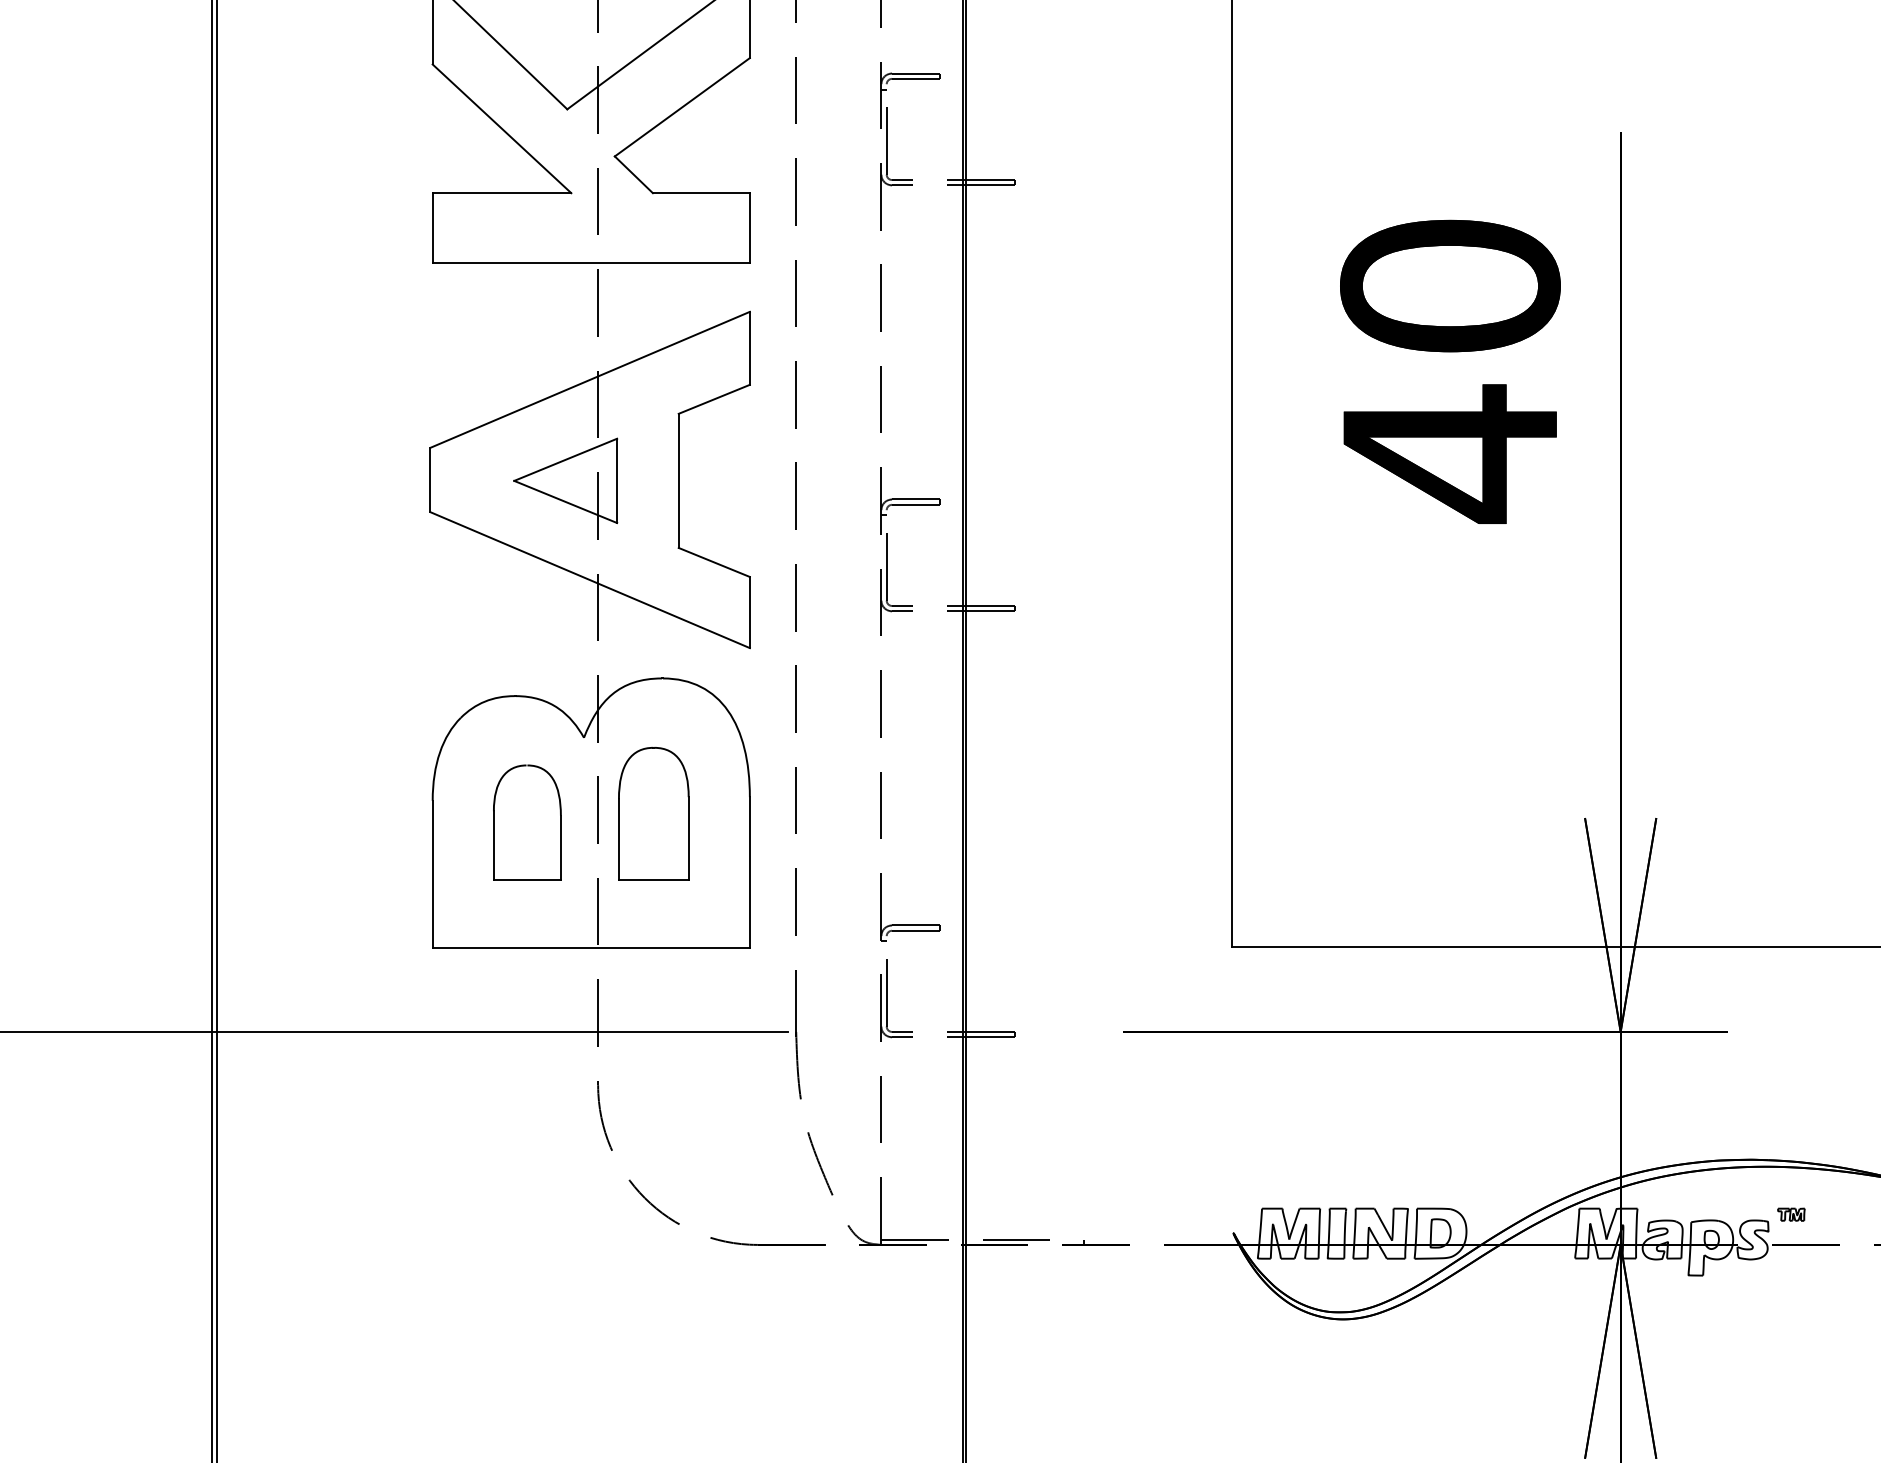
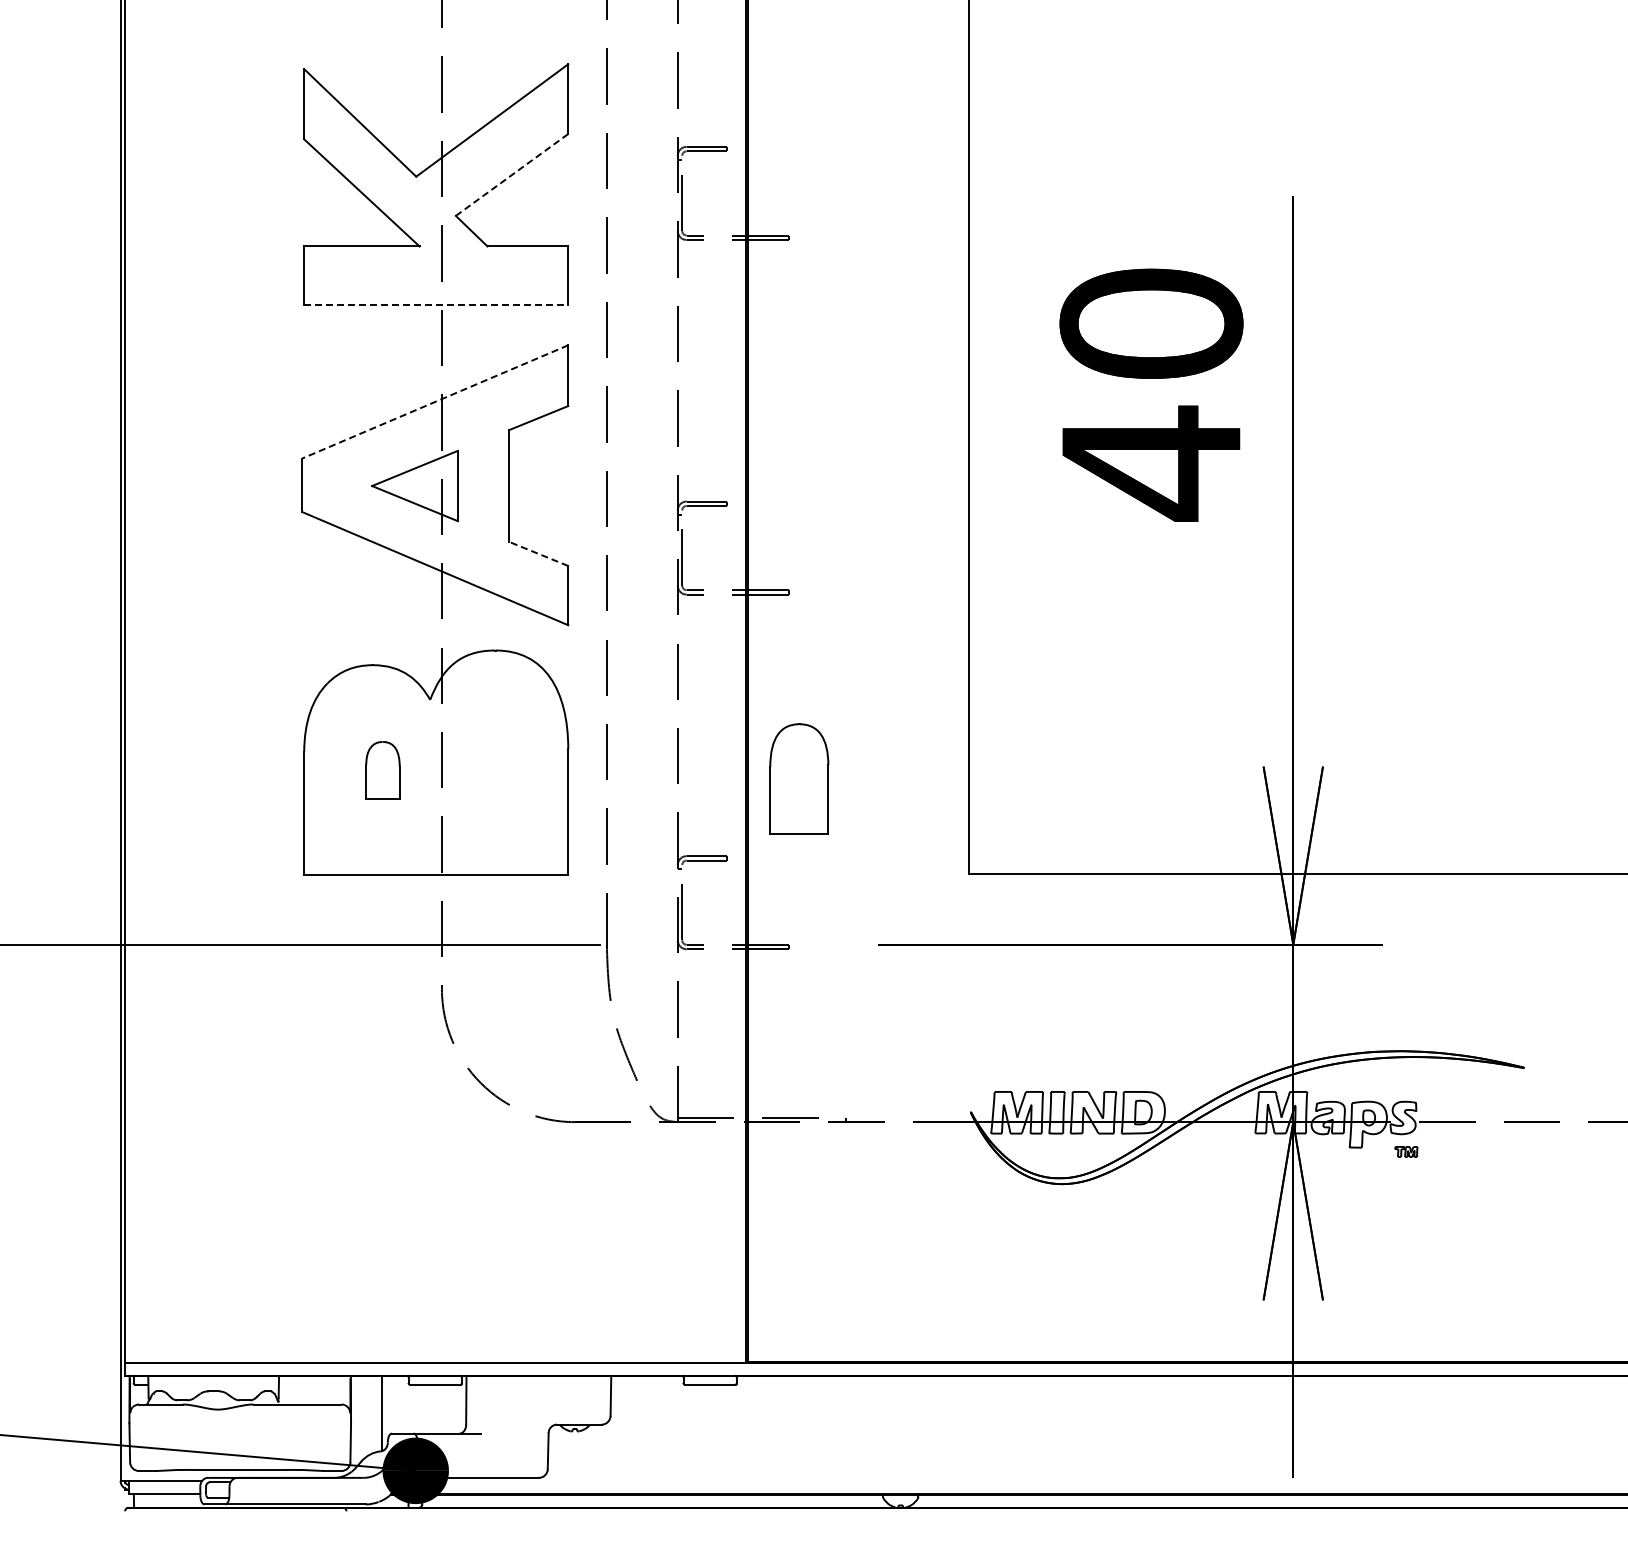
line: (682, 106) -> (512, 174), solid -> dashed
line: (591, 262) -> (436, 304), solid -> dashed
line: (590, 379) -> (435, 401), solid -> dashed
line: (714, 561) -> (538, 553), solid -> dashed
part: (654, 812) -> (799, 778), moved
part: (526, 822) -> (382, 770), size x0.6
part: (1791, 1214) -> (1406, 1151), moved

